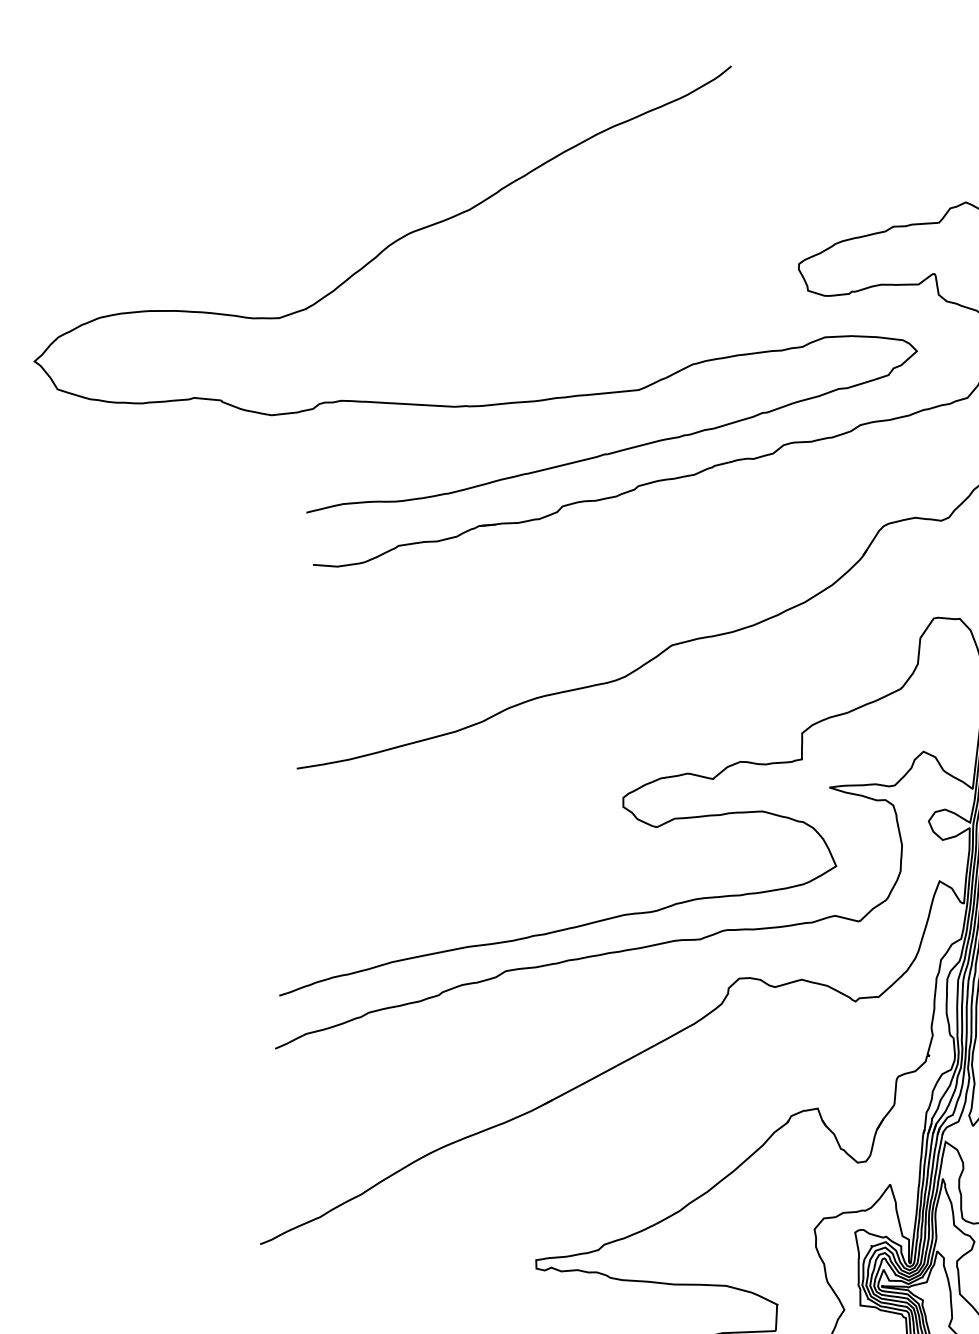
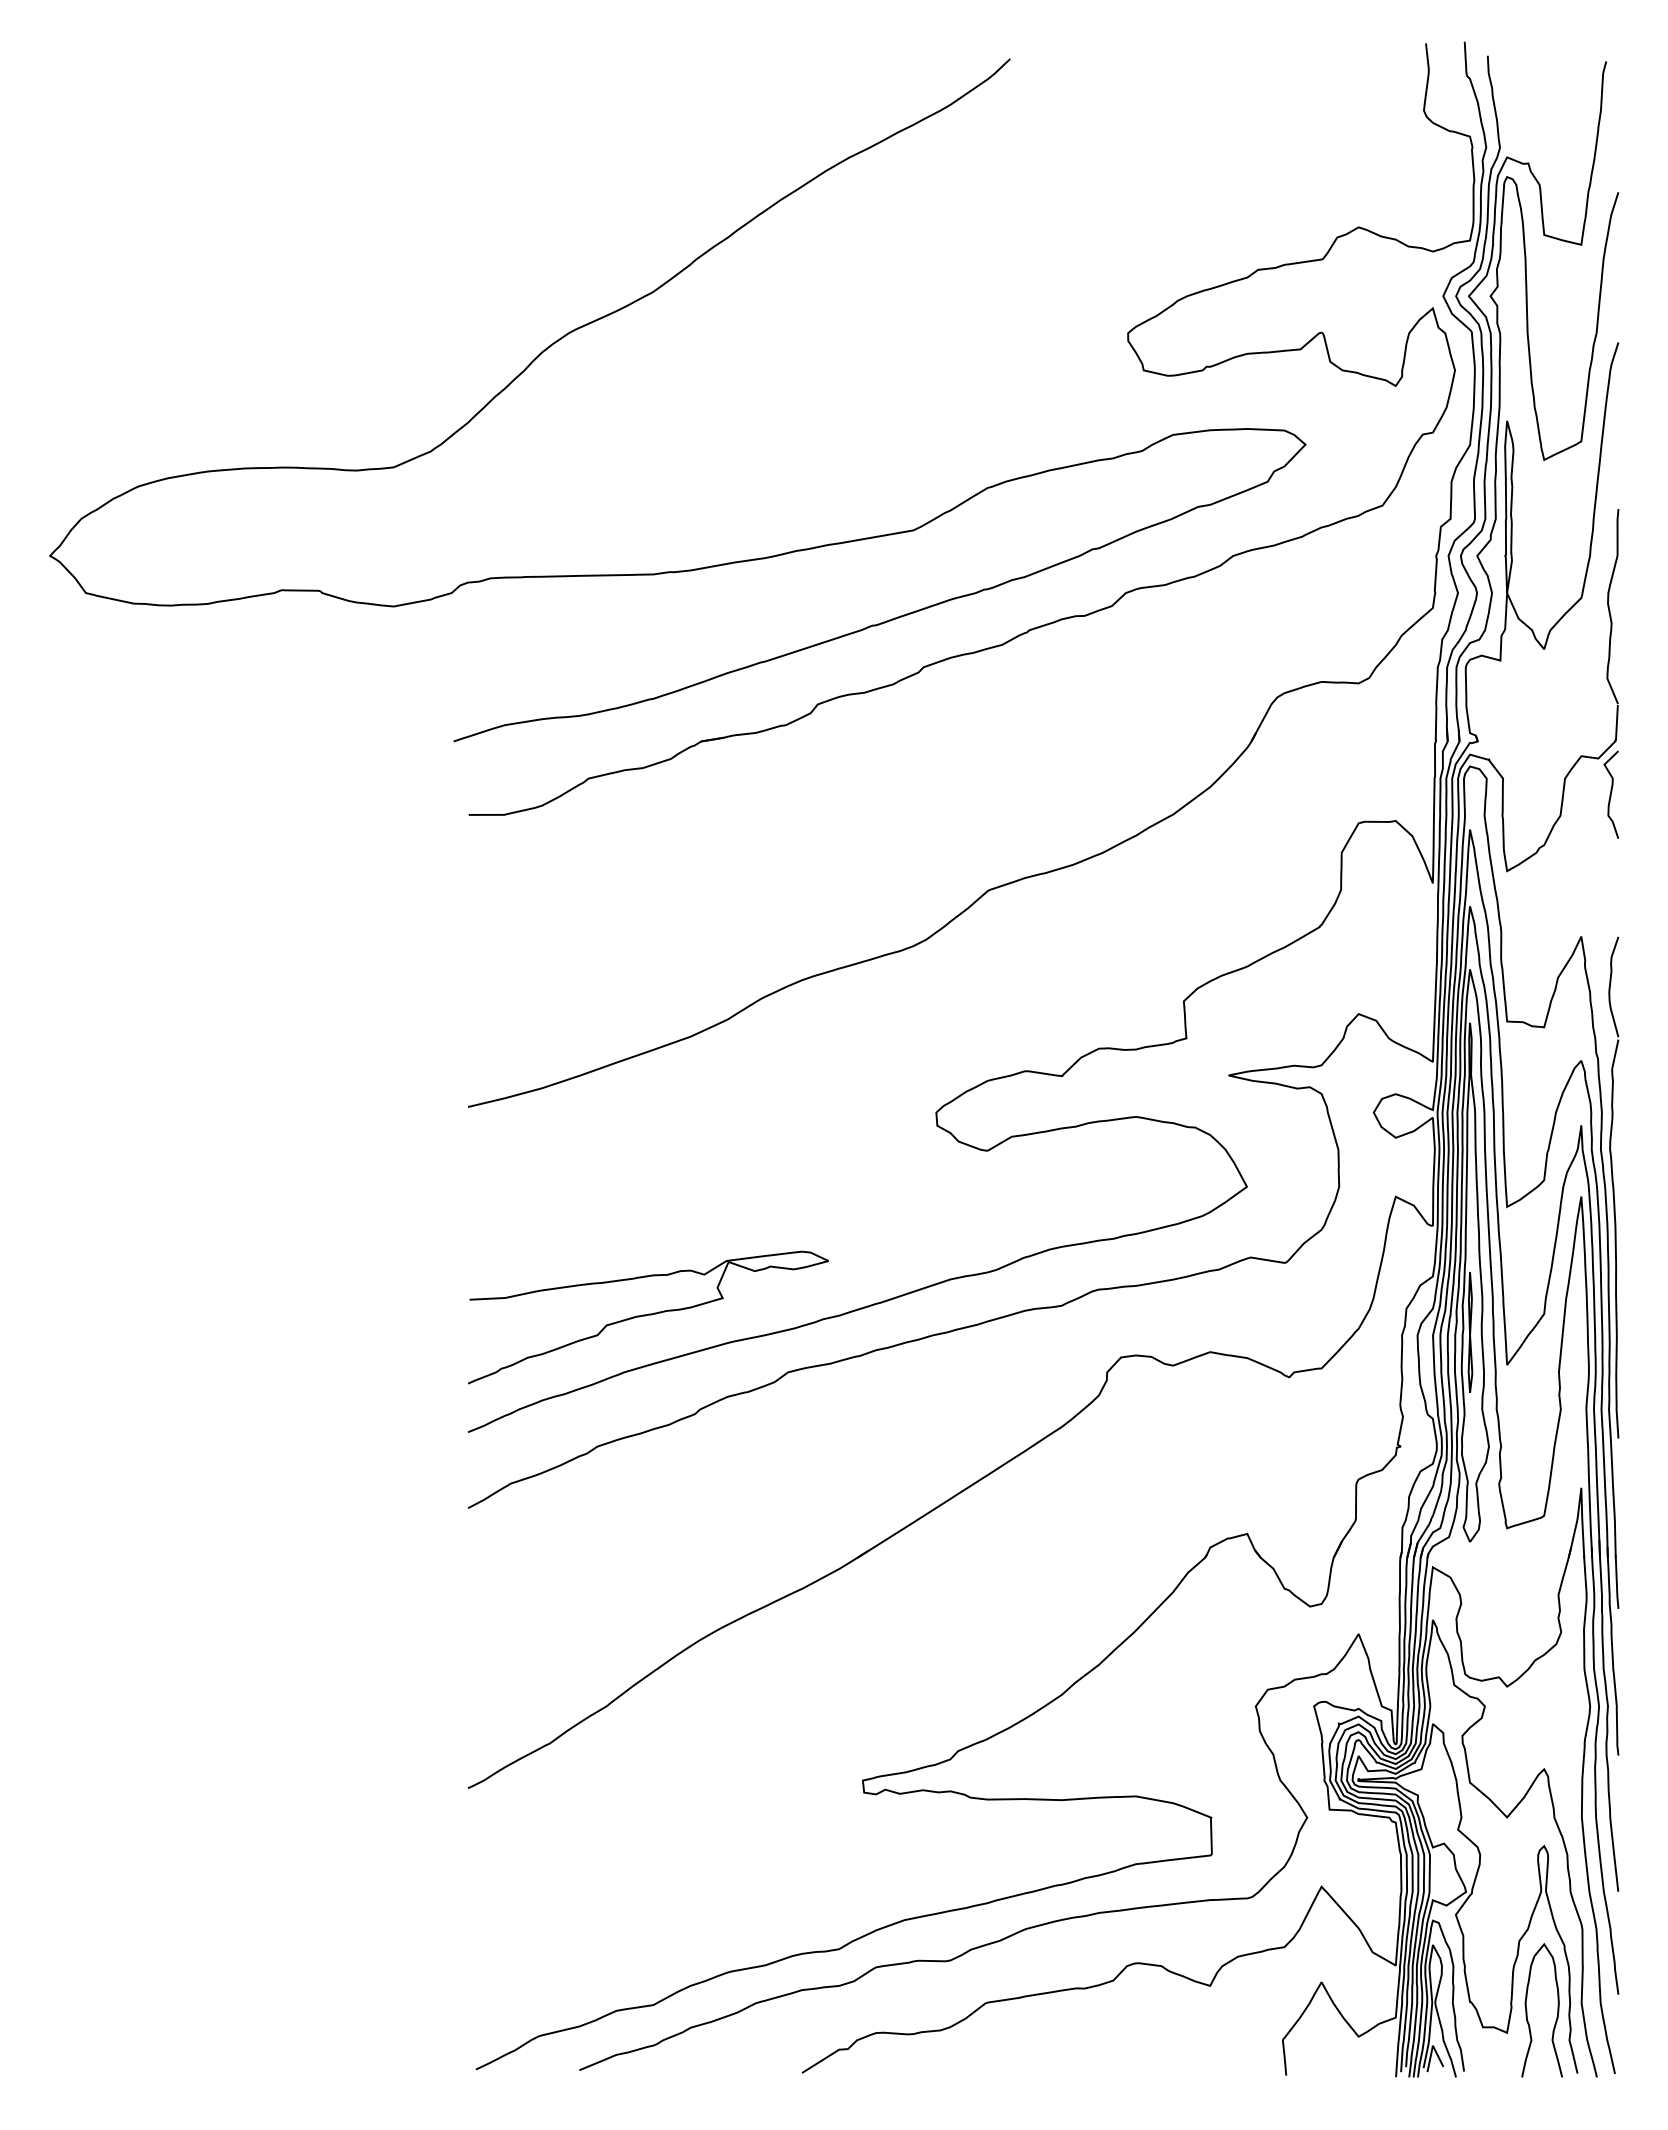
curve: (411, 923) -> (648, 1315), added

